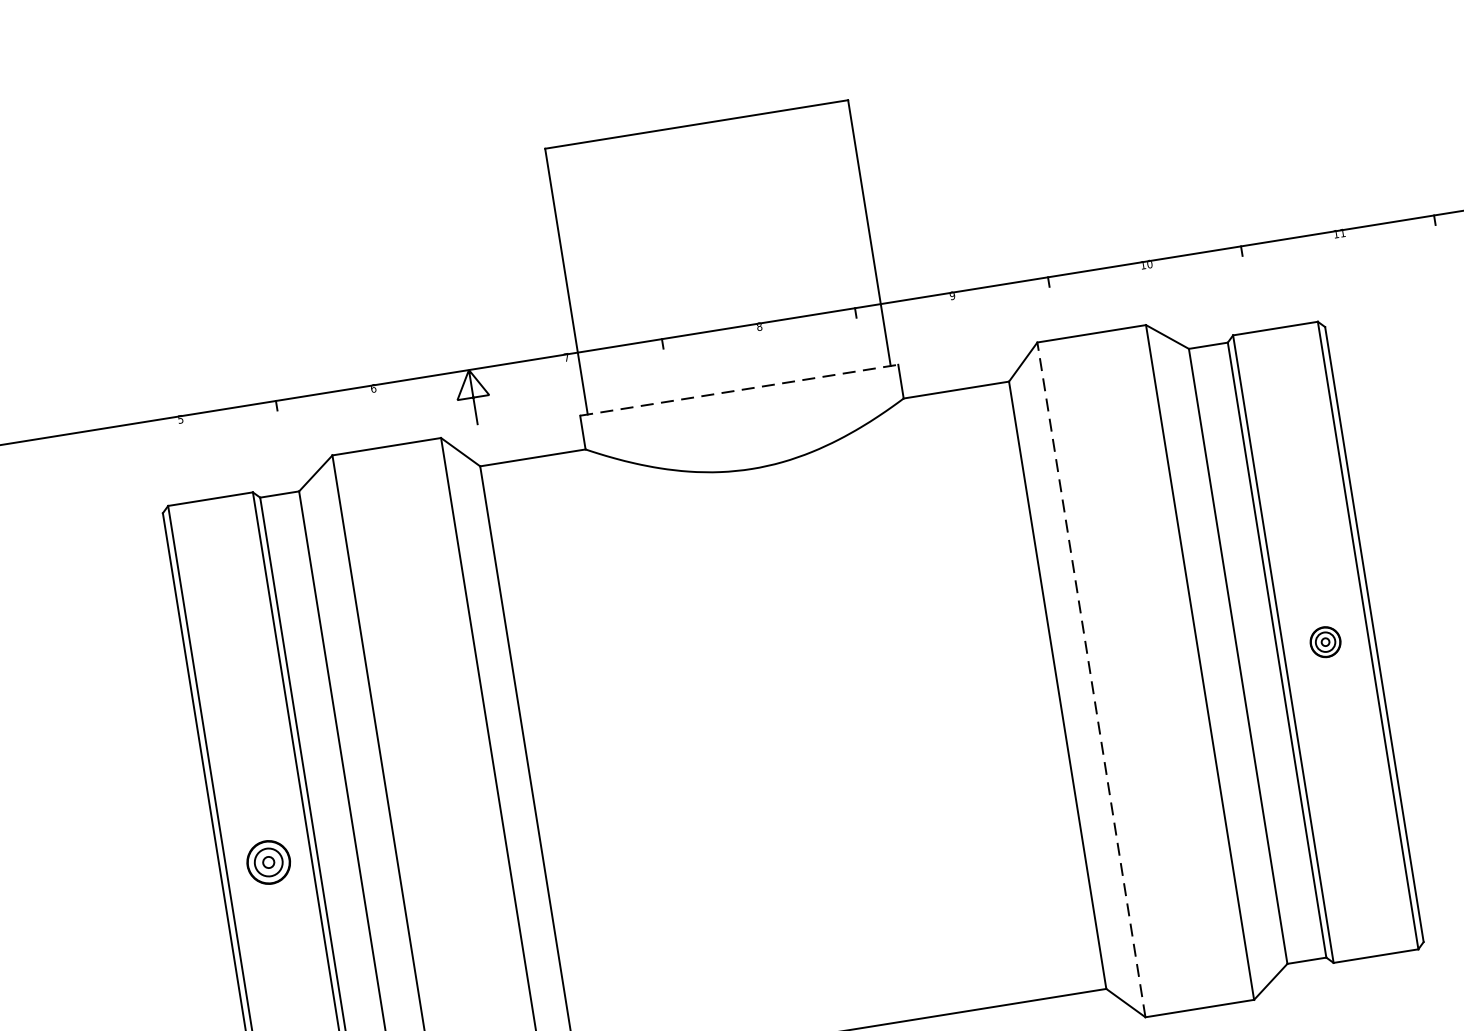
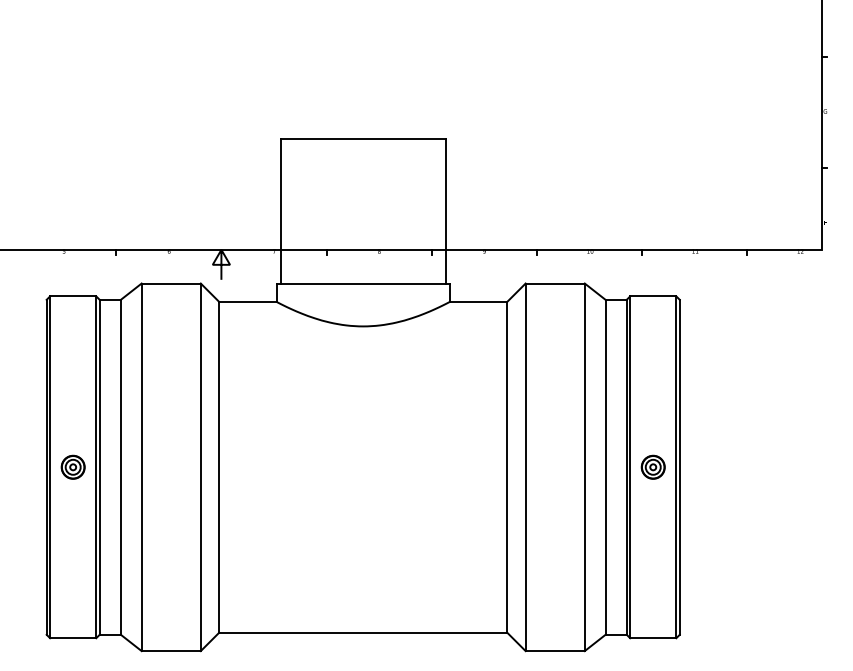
line: (739, 390) -> (363, 283), dashed -> solid
part: (1324, 641) -> (652, 466), size x1.43
line: (1091, 680) -> (525, 467), dashed -> solid
part: (267, 861) -> (72, 466), moved

